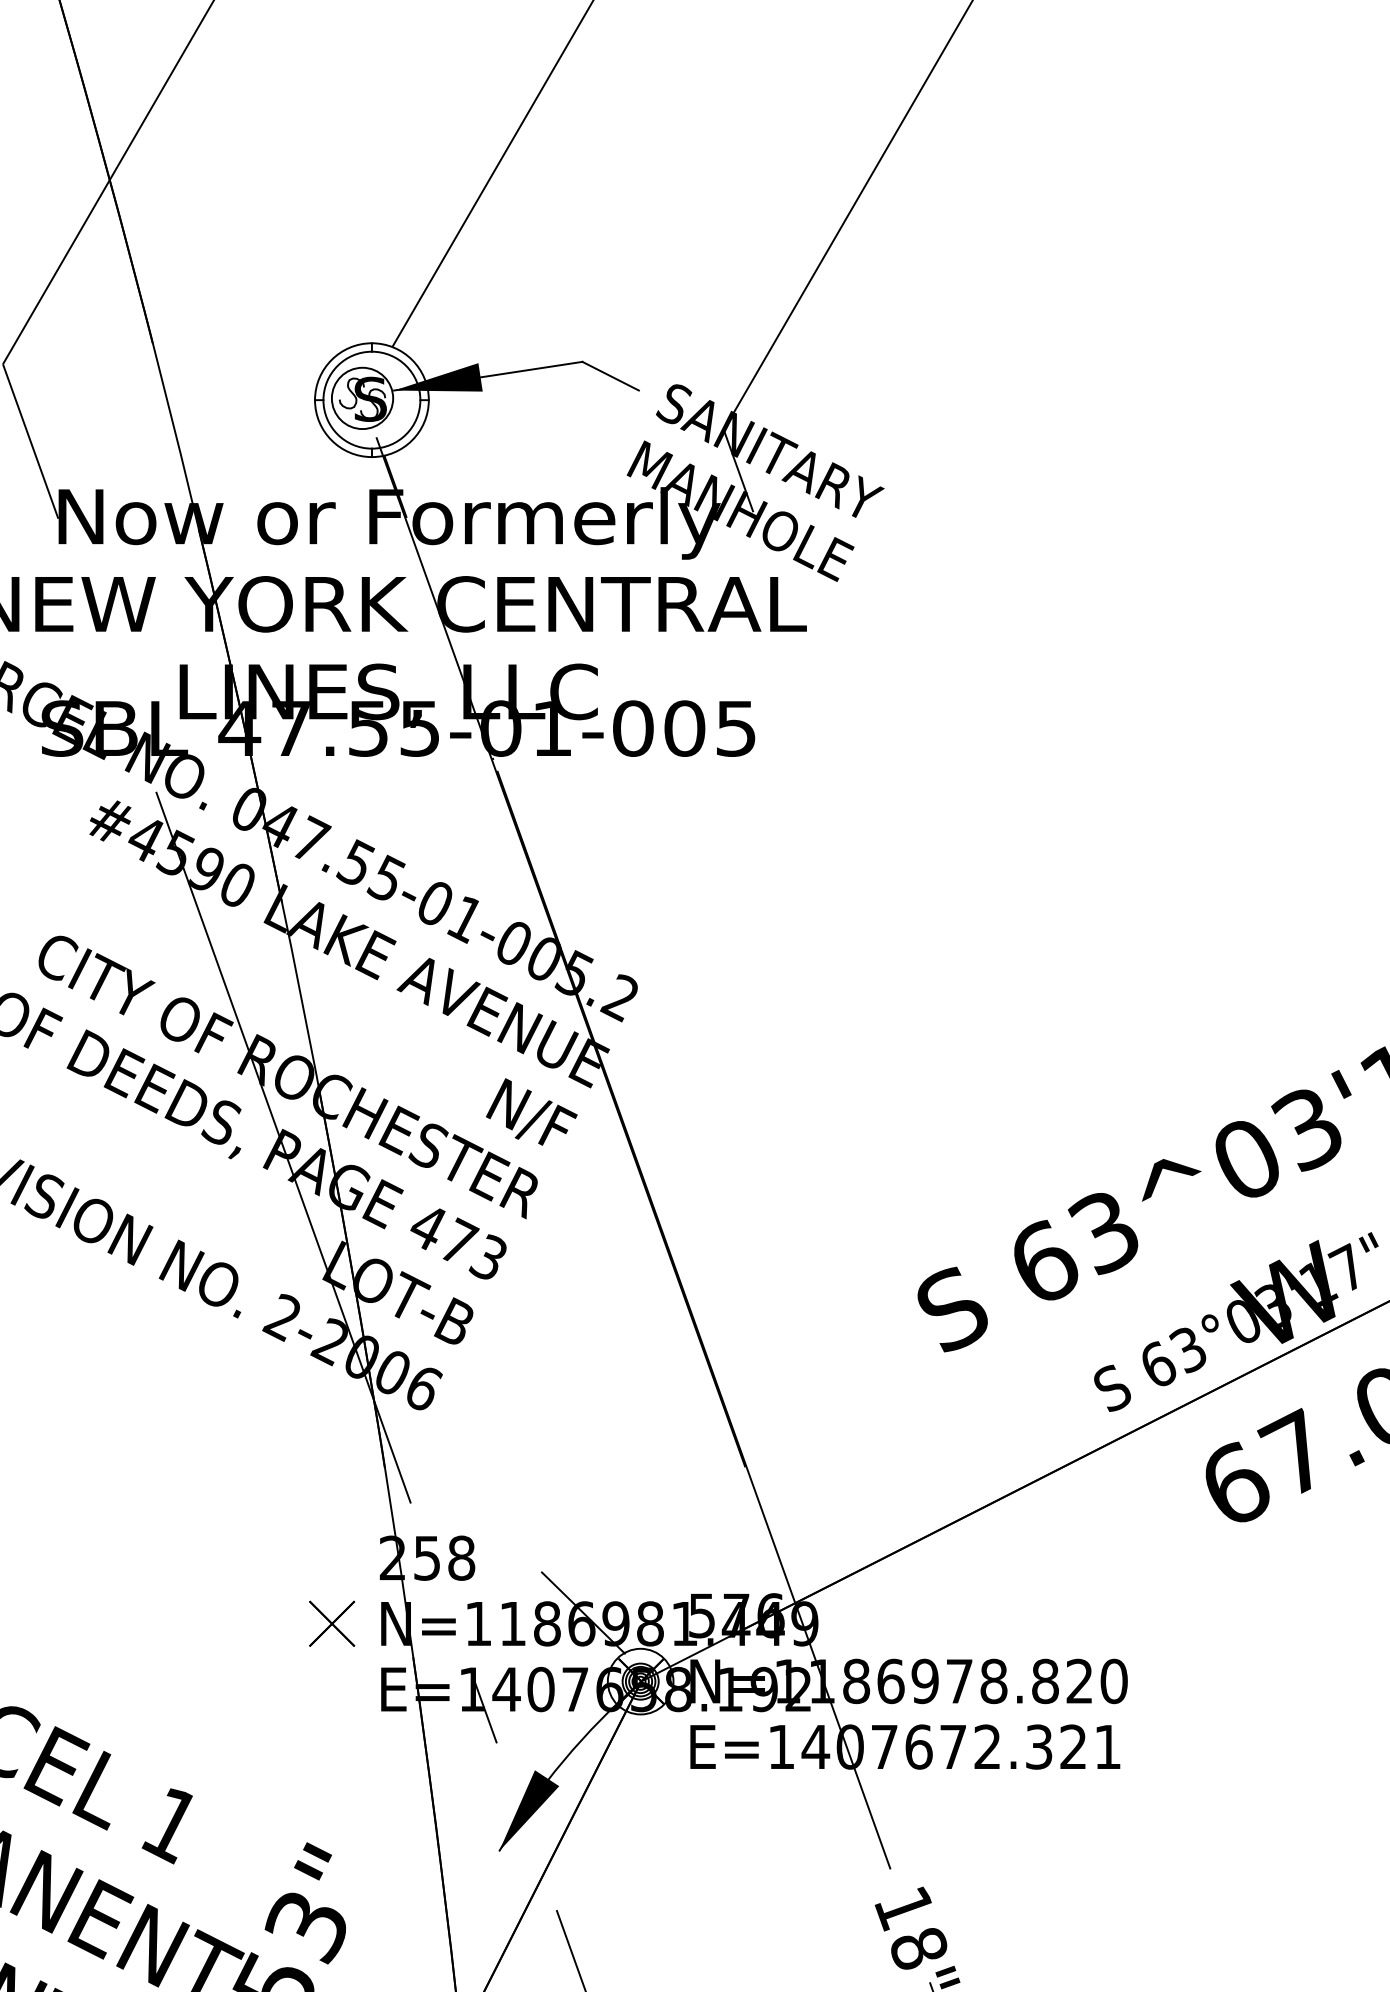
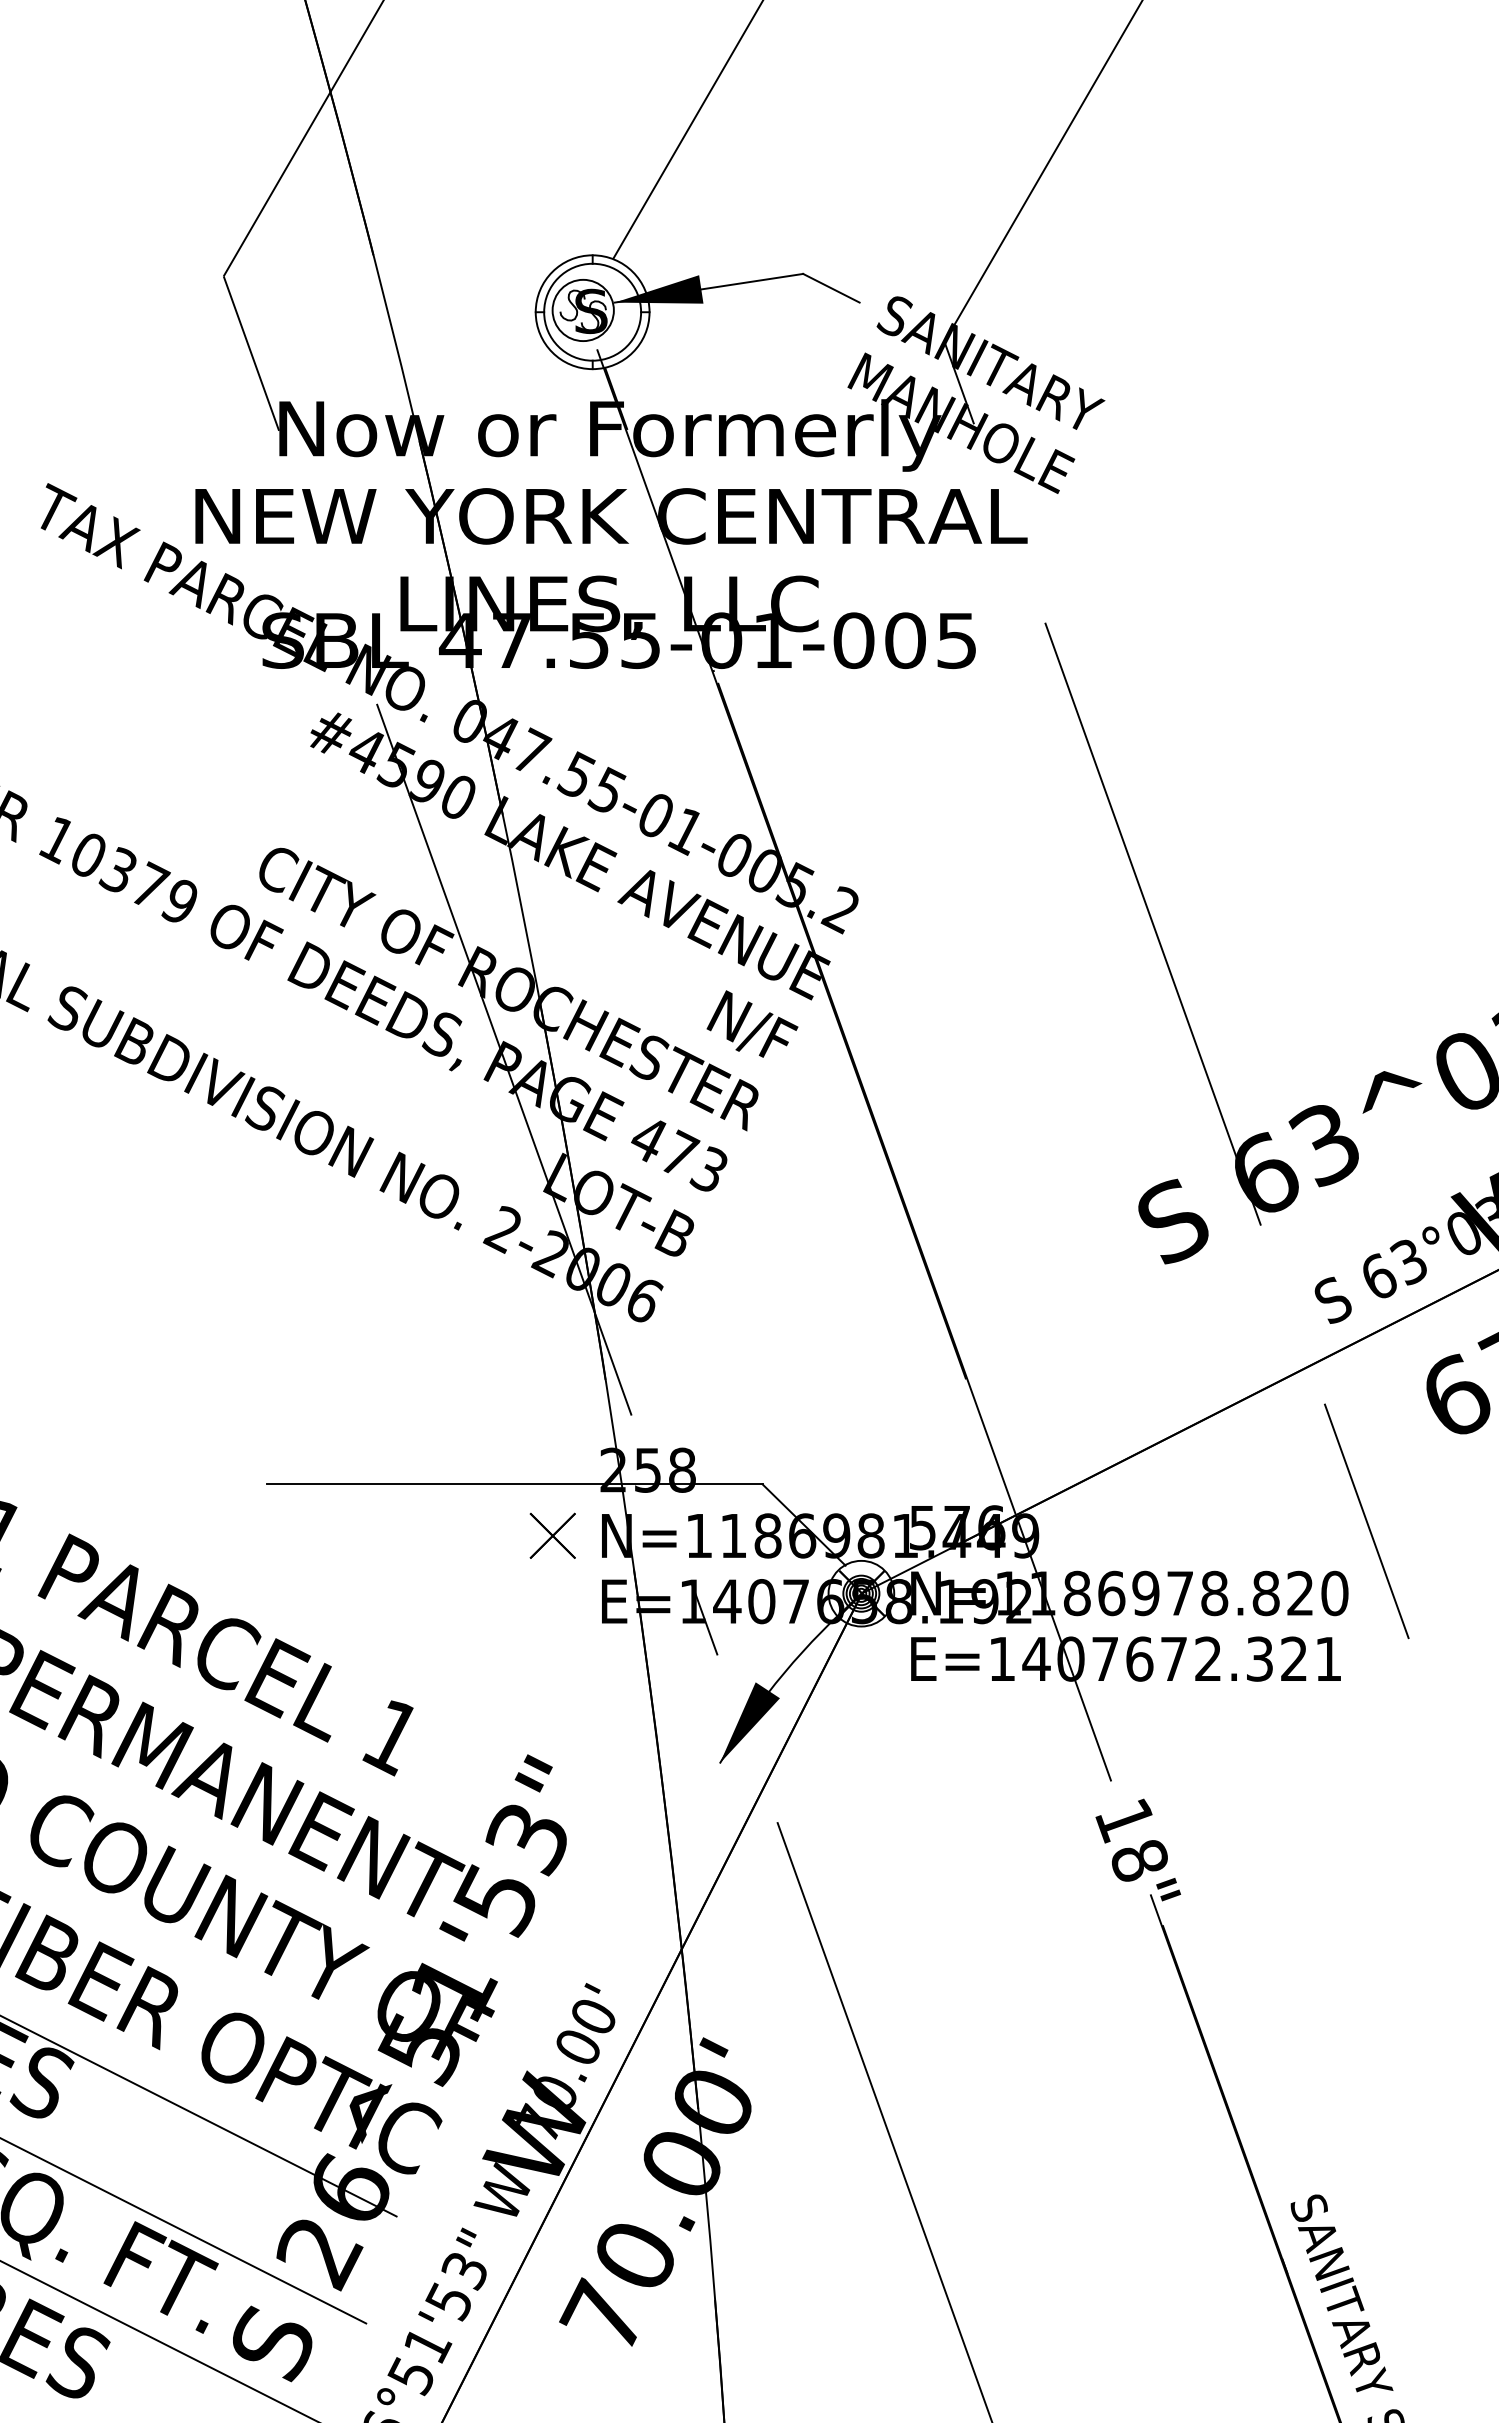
line: (931, 1011) -> (1152, 923), added
line: (293, 1572) -> (514, 1484), added
line: (1145, 1609) -> (1366, 1521), added

